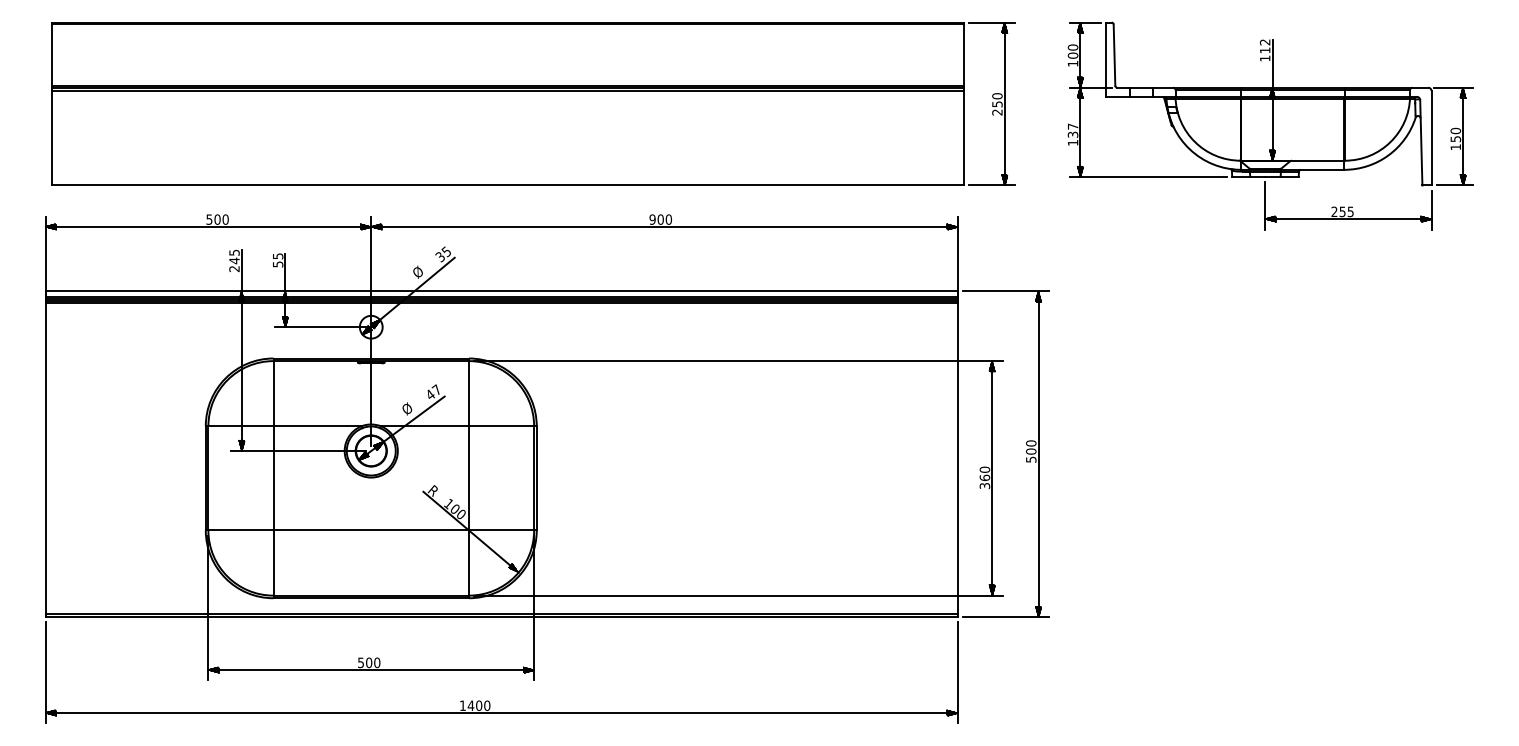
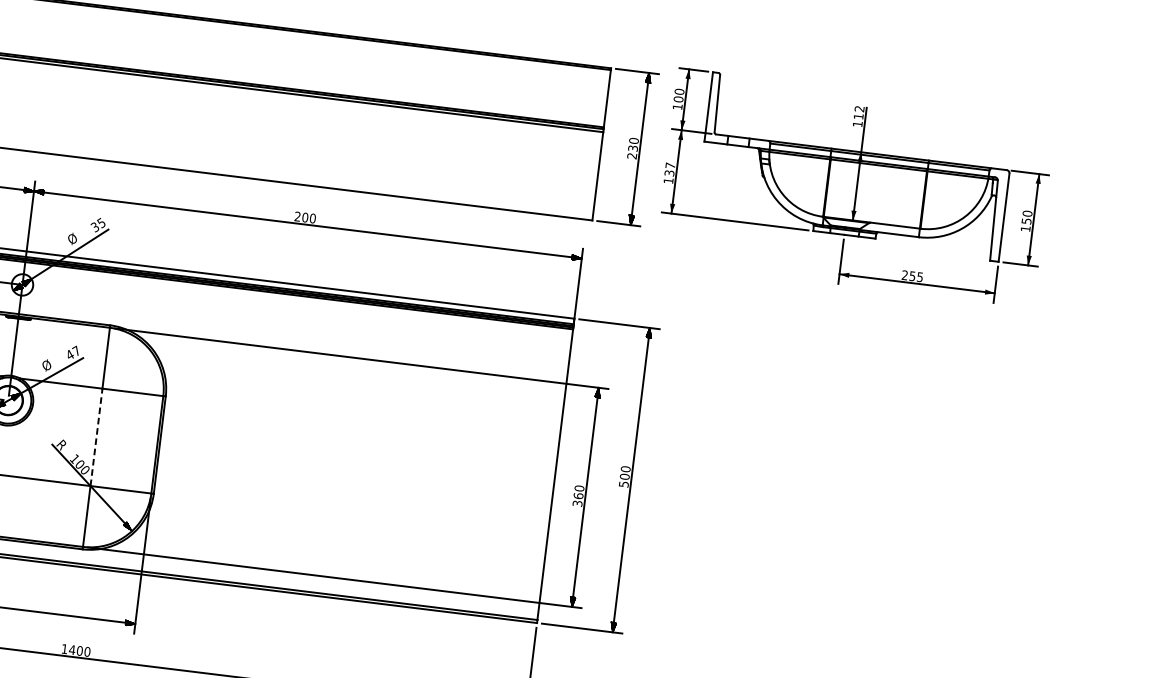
text: (996, 103) -> (632, 147), 250 -> 230
part: (1270, 125) -> (855, 187), moved
text: (652, 219) -> (297, 216), 900 -> 200
line: (469, 477) -> (97, 436), solid -> dashed

